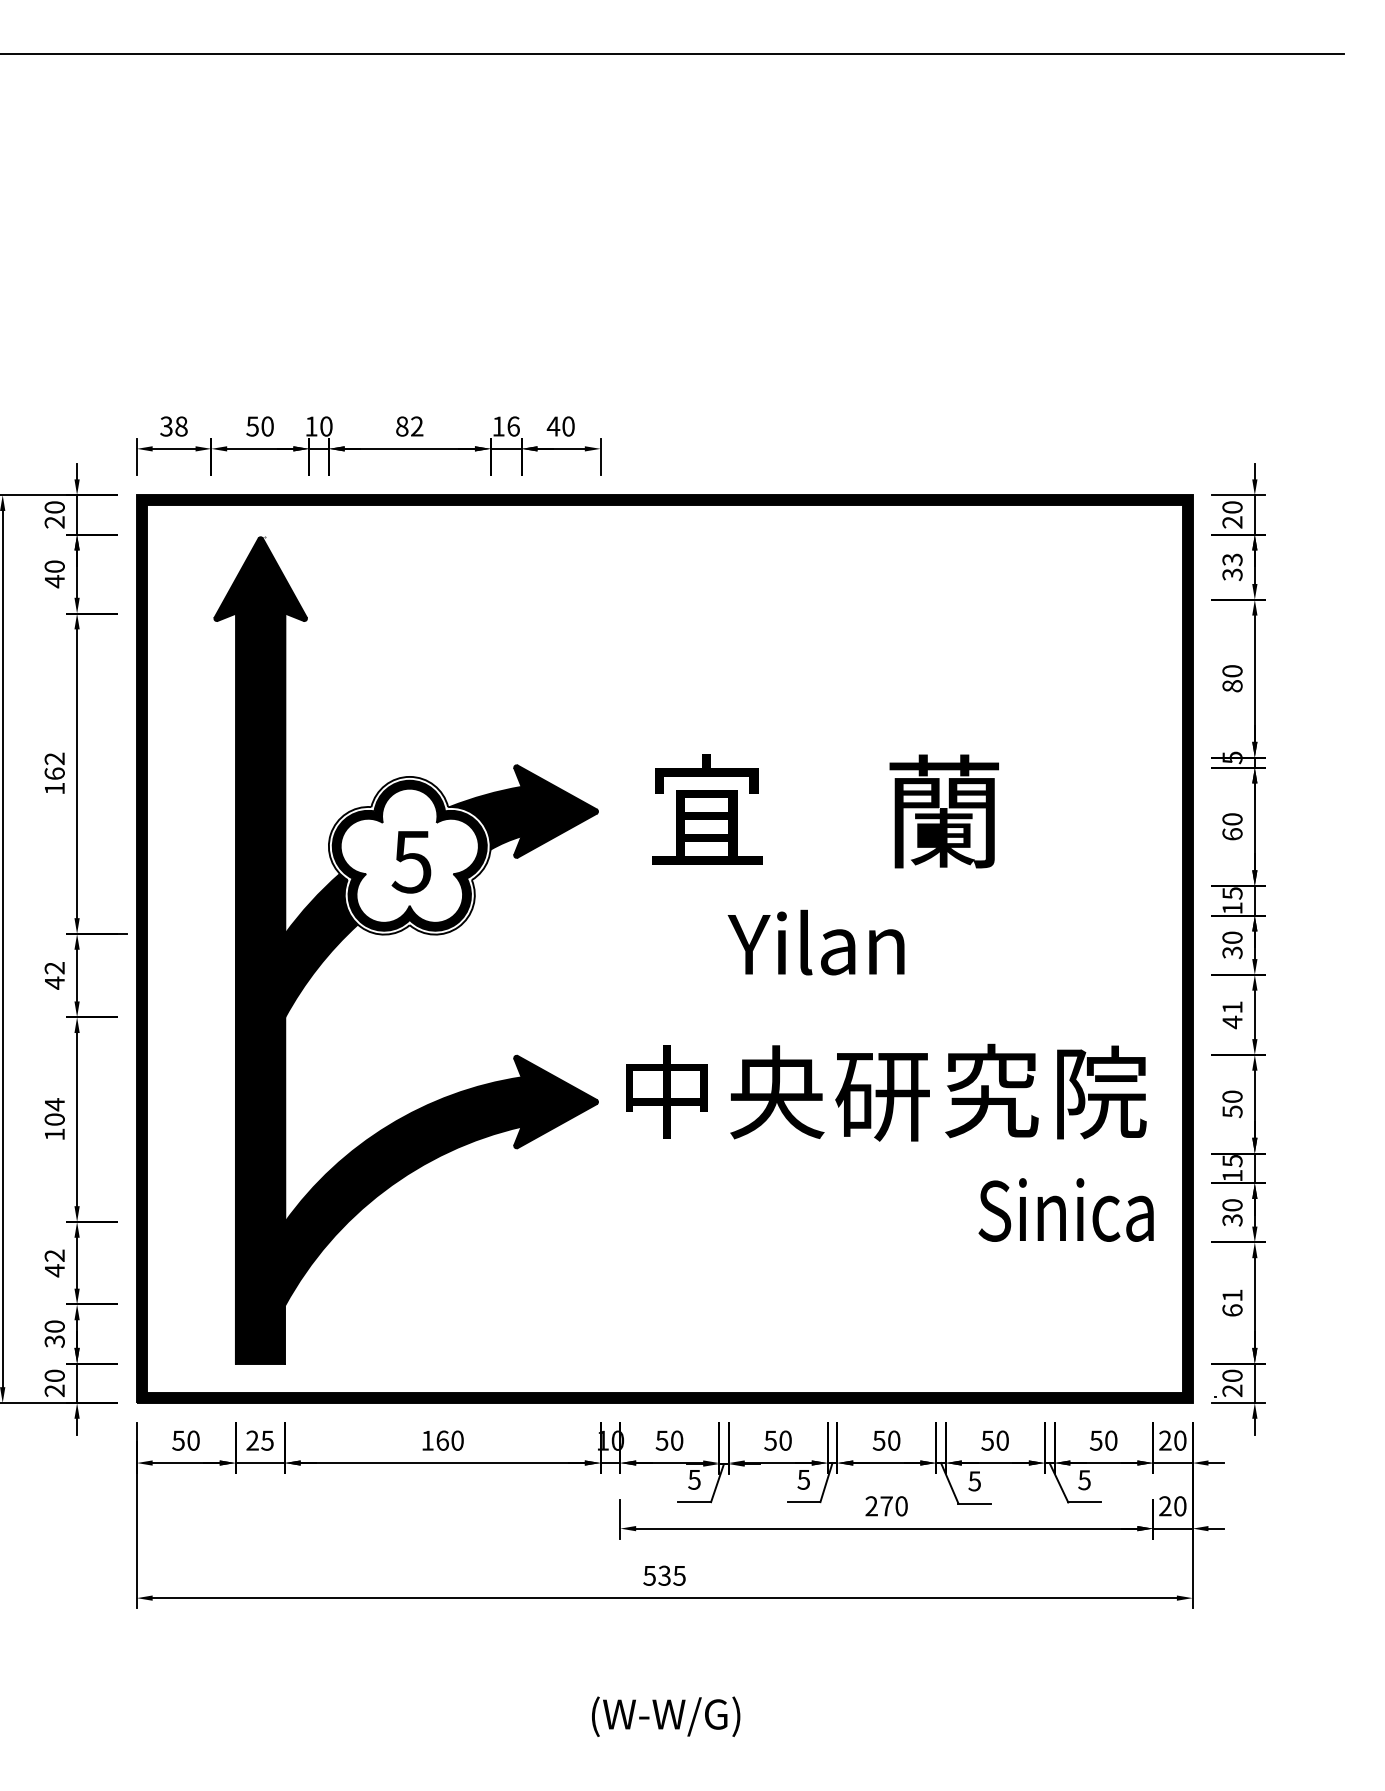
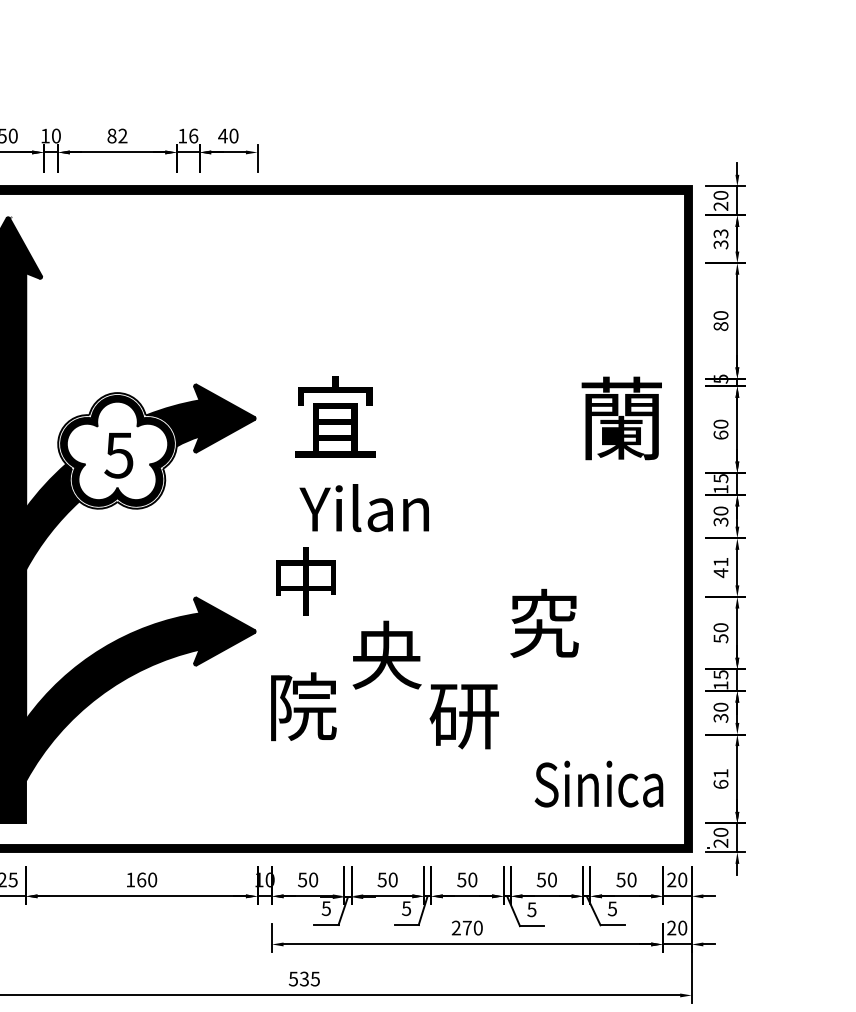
text: (943, 811) -> (621, 418), moved
text: (815, 942) -> (363, 507), moved
text: (666, 1091) -> (305, 580), moved
text: (777, 1092) -> (387, 655), moved
text: (1101, 1092) -> (303, 706), moved
text: (882, 1097) -> (464, 716), moved
text: (1065, 1209) -> (598, 783), moved

